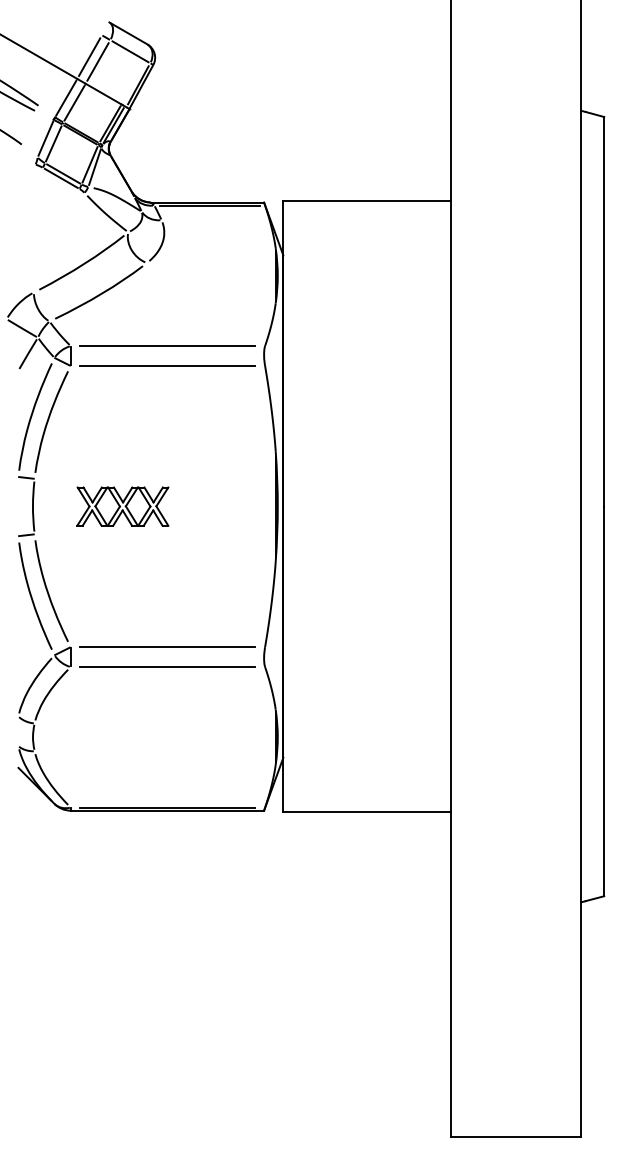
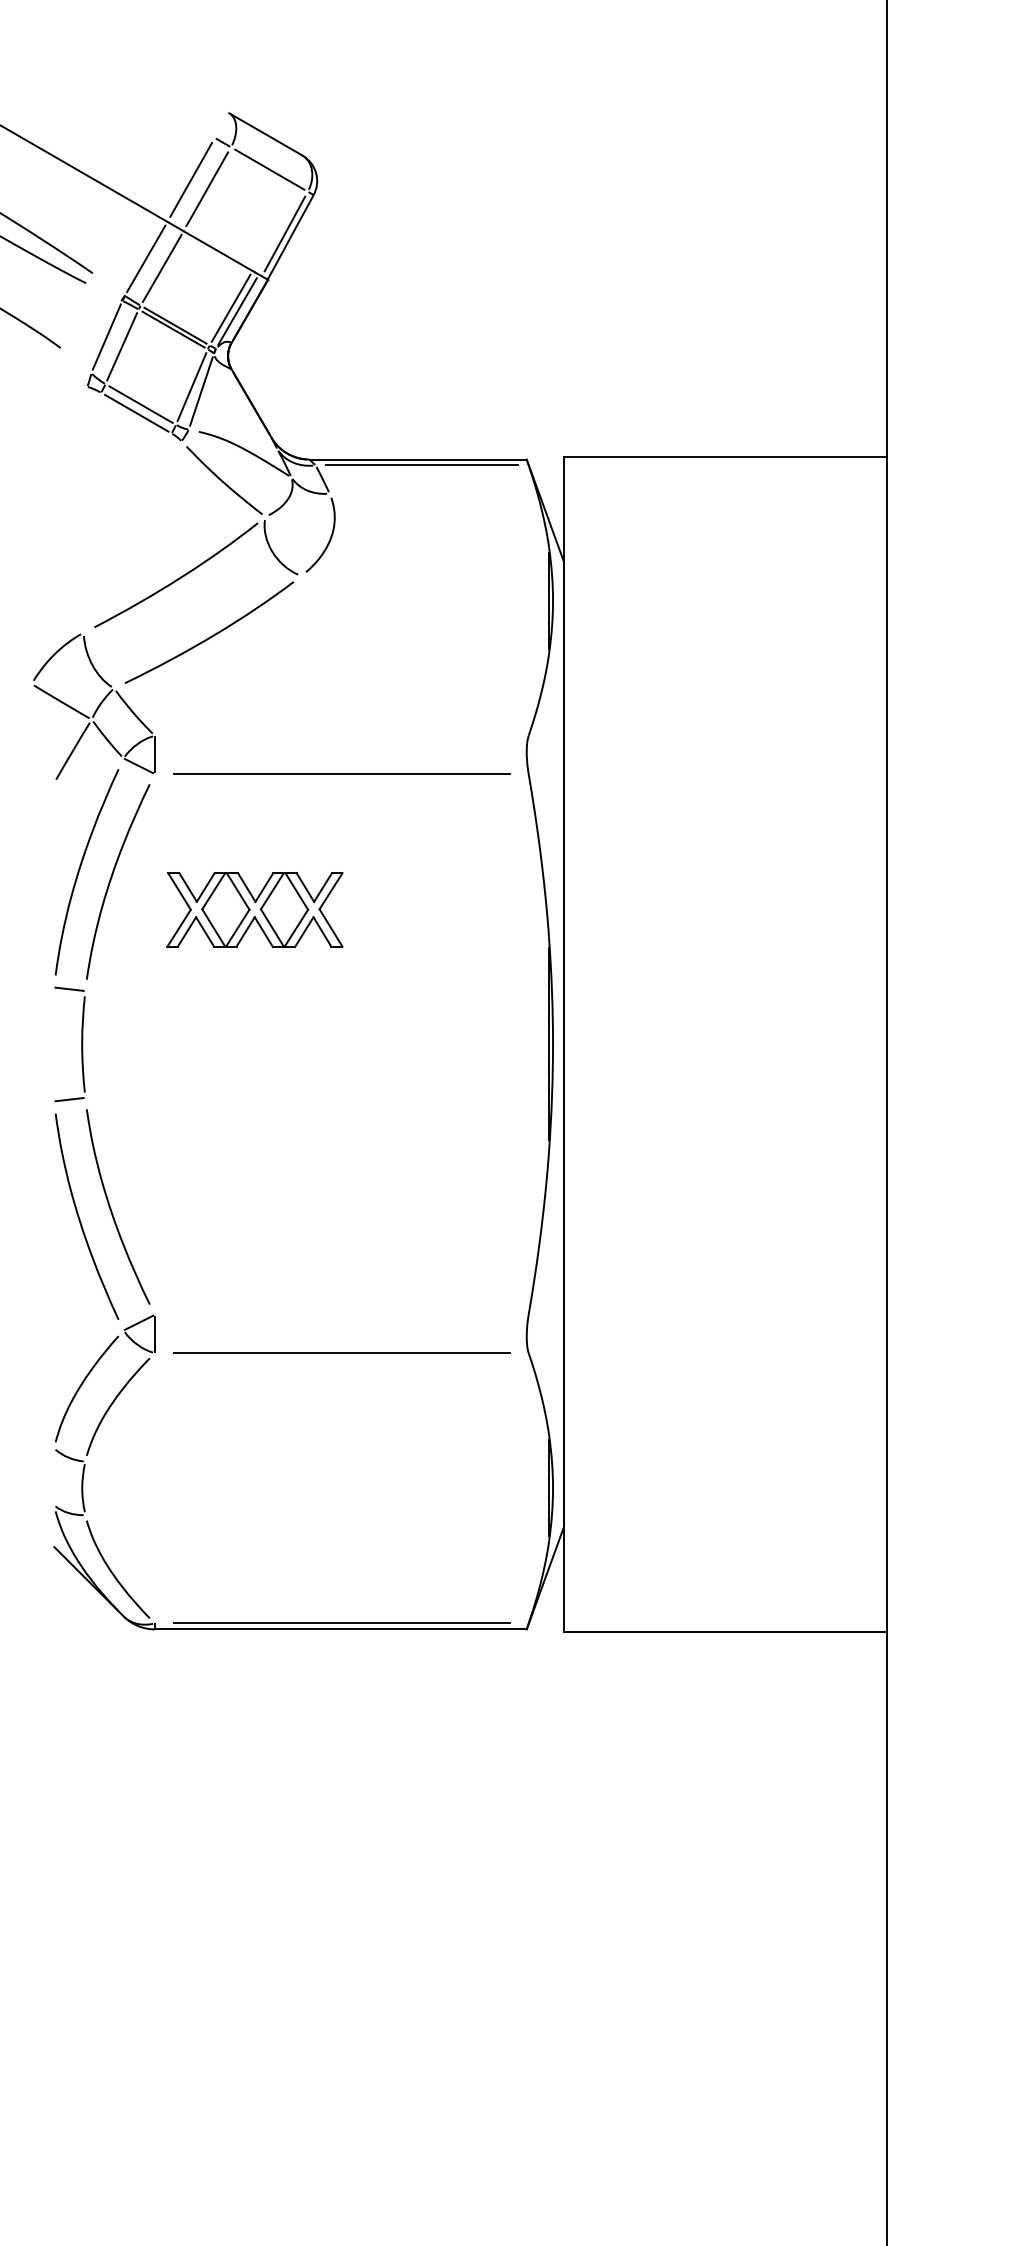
line: (167, 346) -> (340, 736), removed
part: (122, 506) -> (254, 909), moved
line: (167, 647) -> (340, 1315), removed

